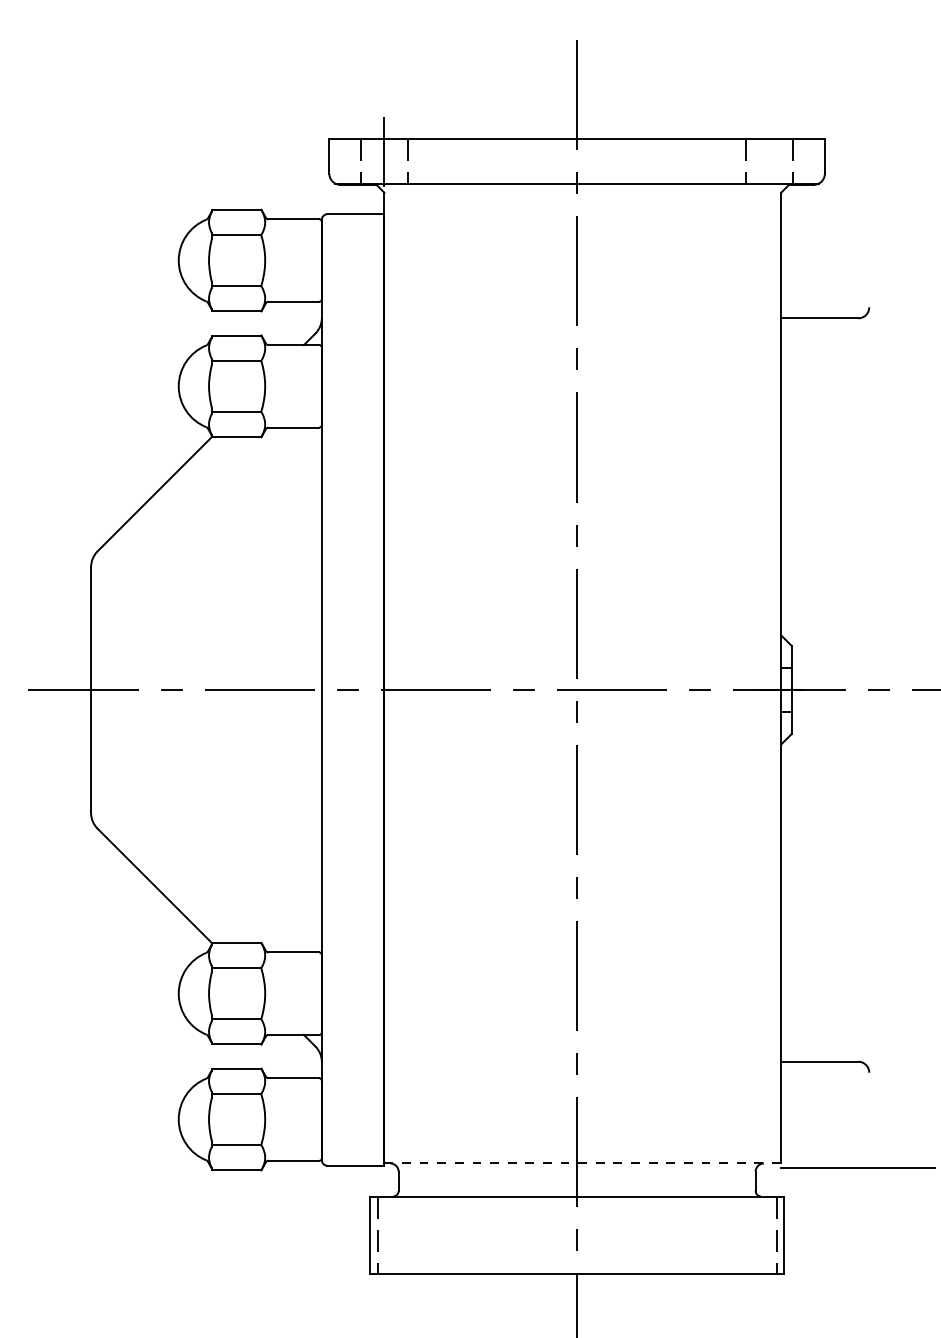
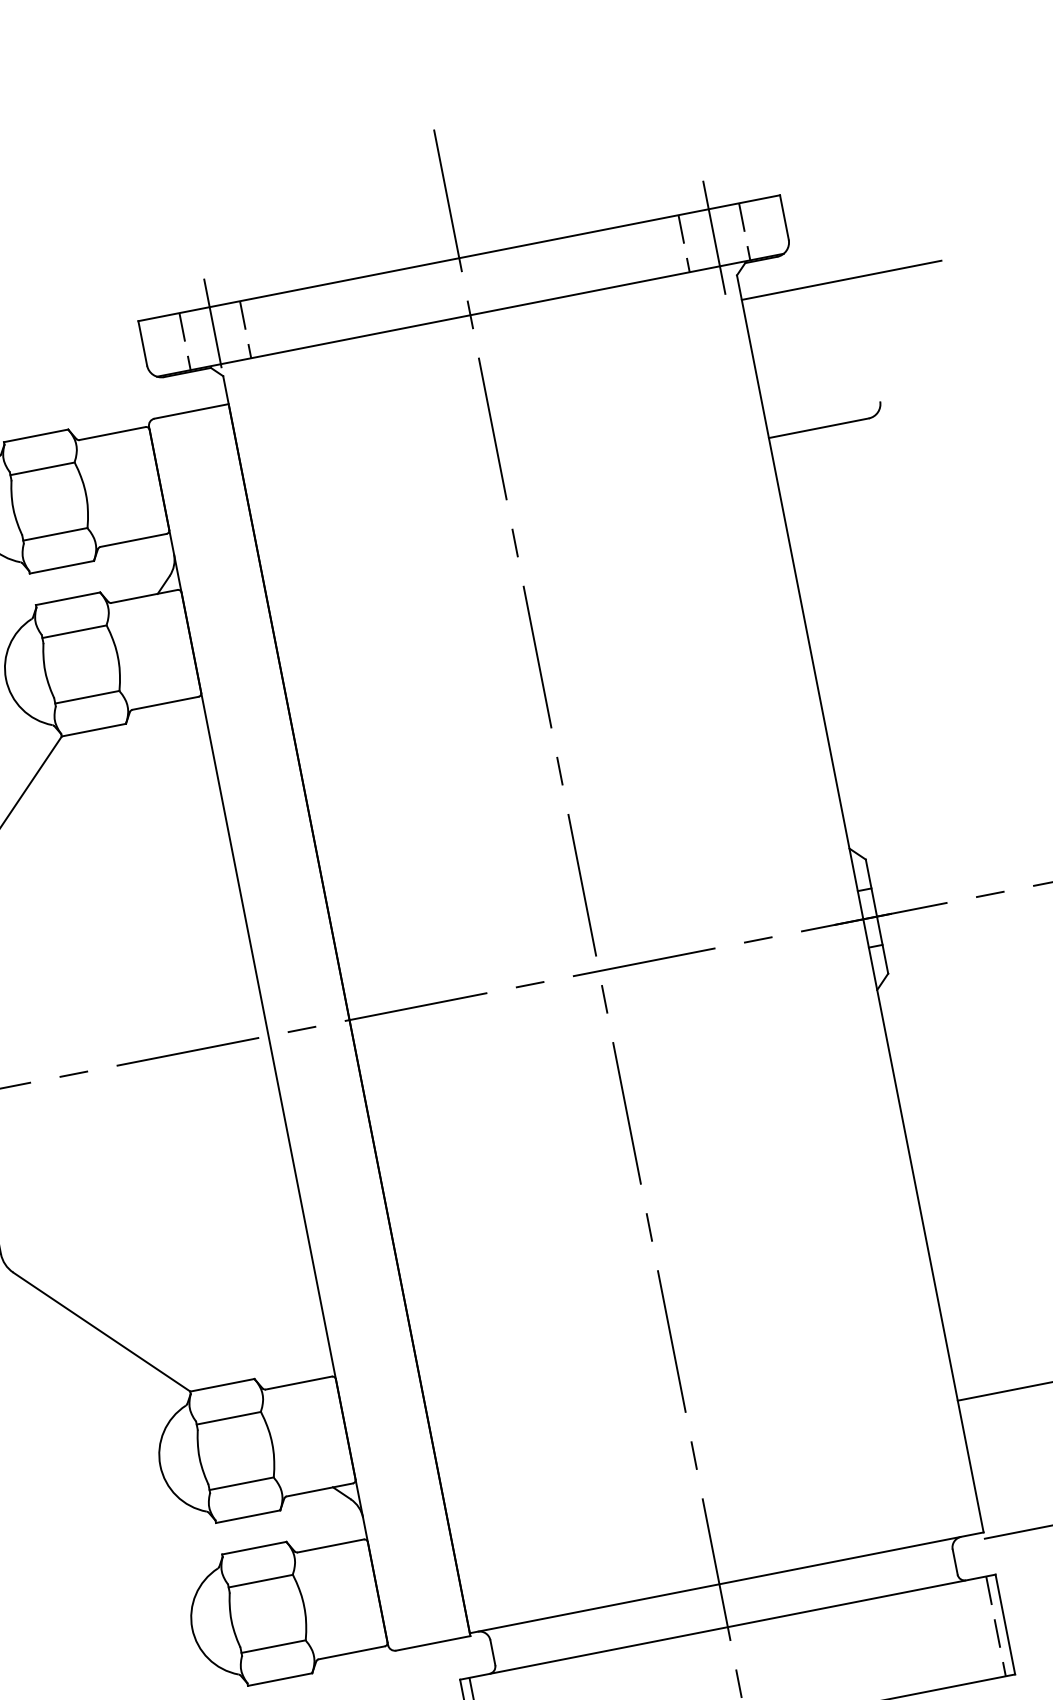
line: (769, 161) -> (713, 237), added
line: (858, 211) -> (841, 280), added
line: (583, 1163) -> (727, 1582), dashed -> solid

